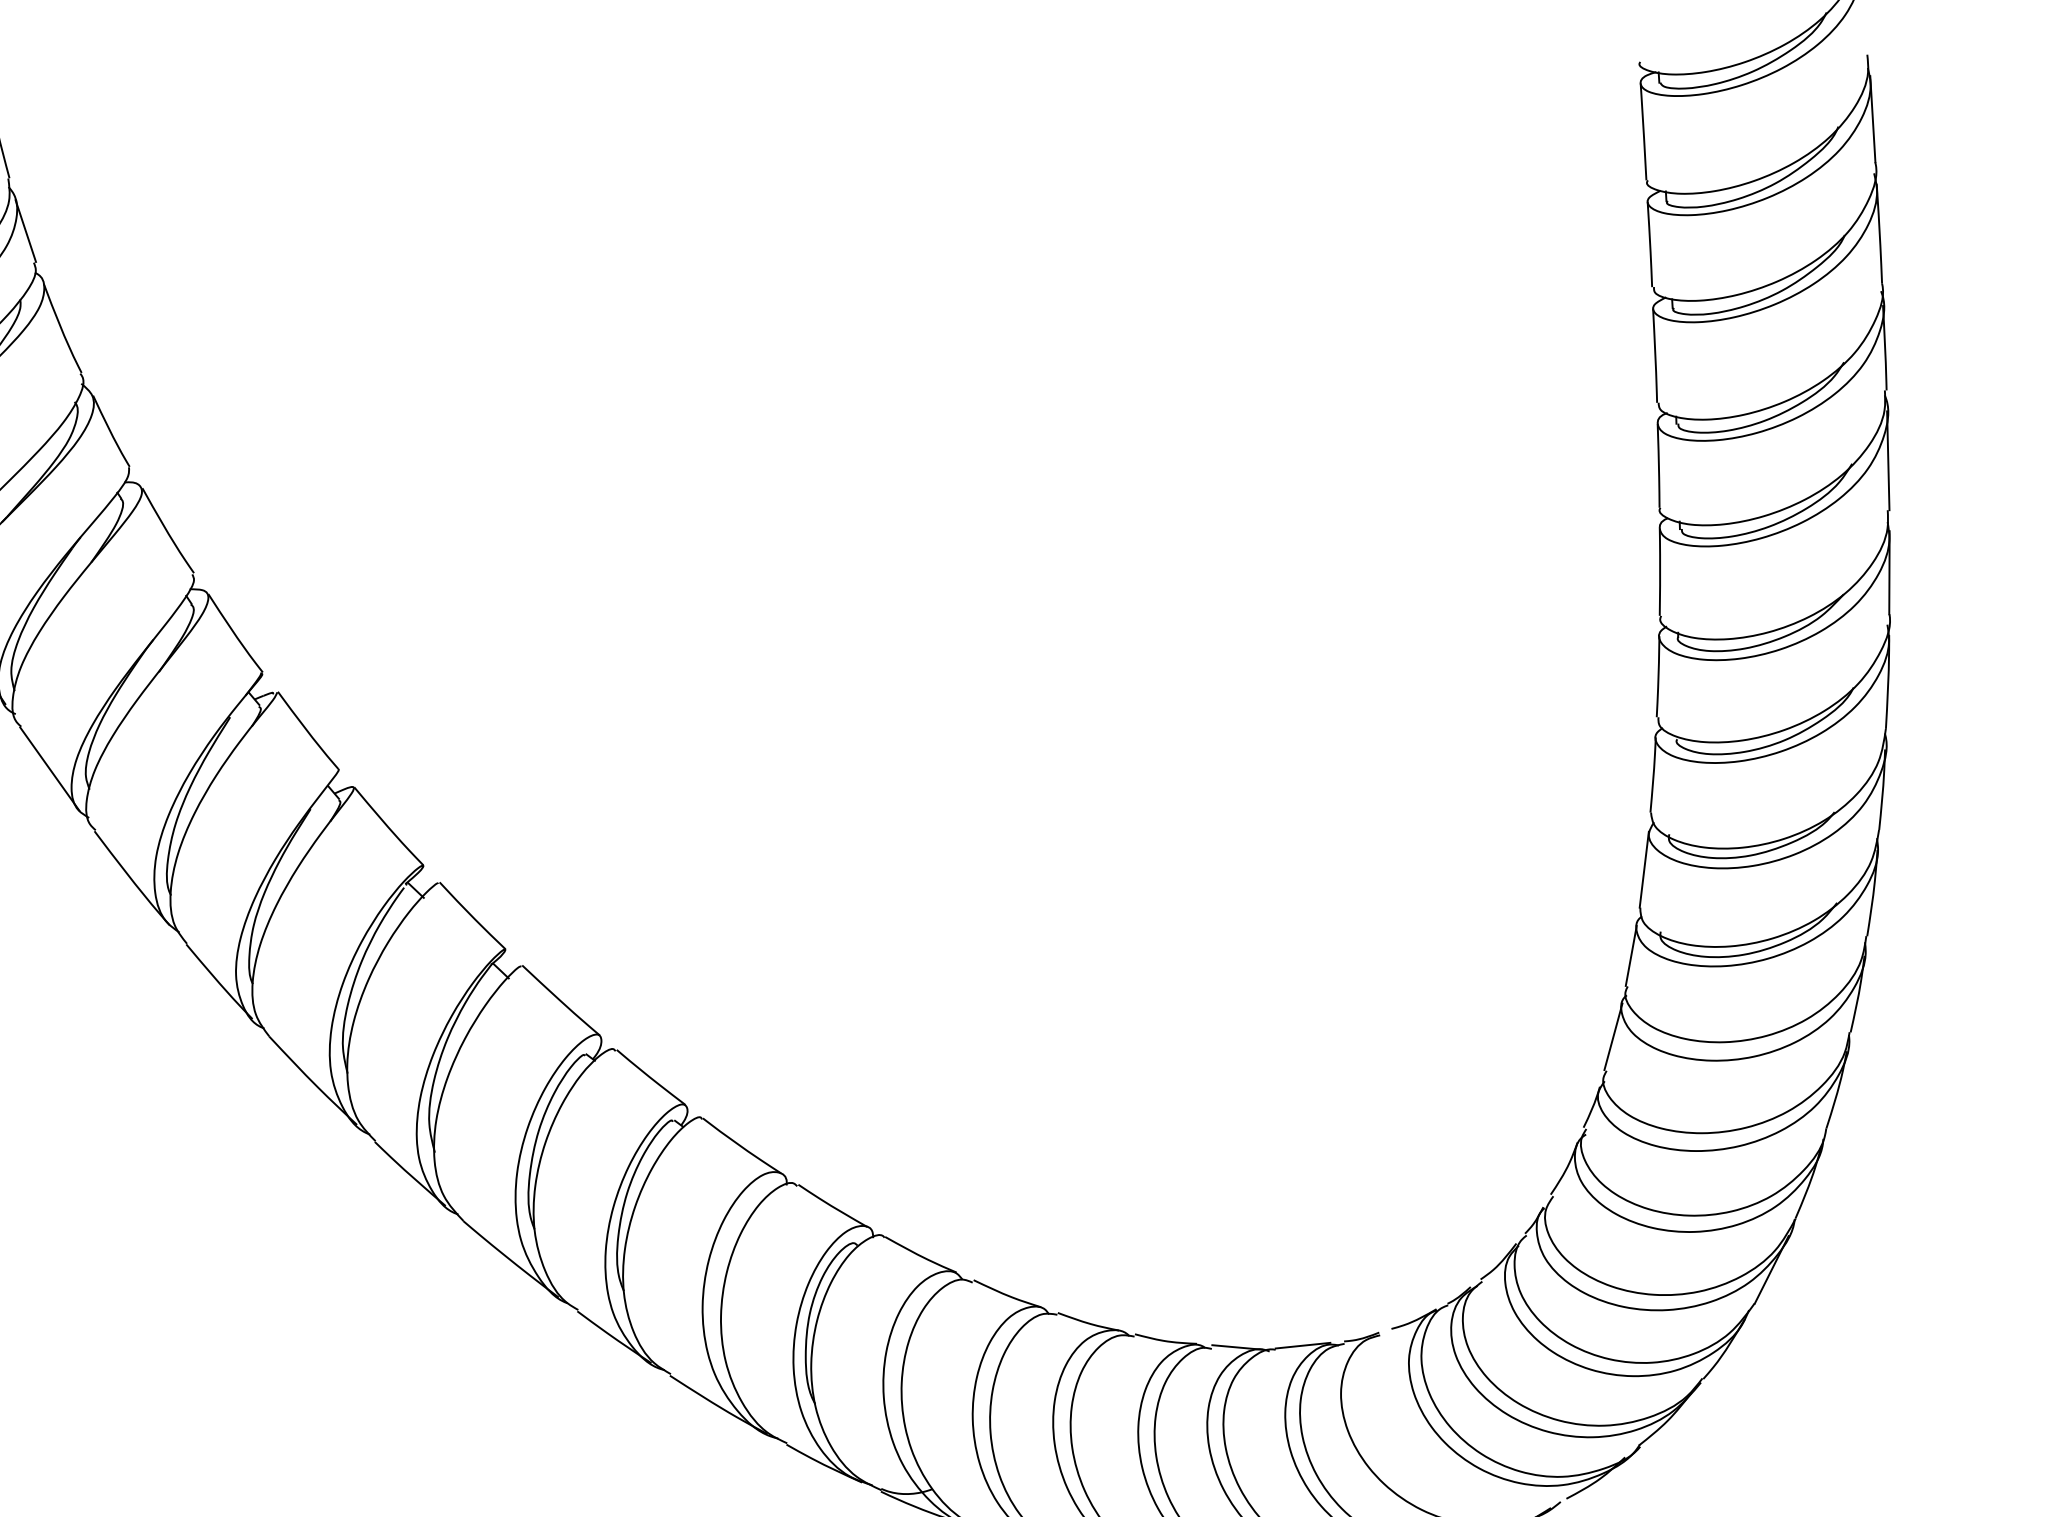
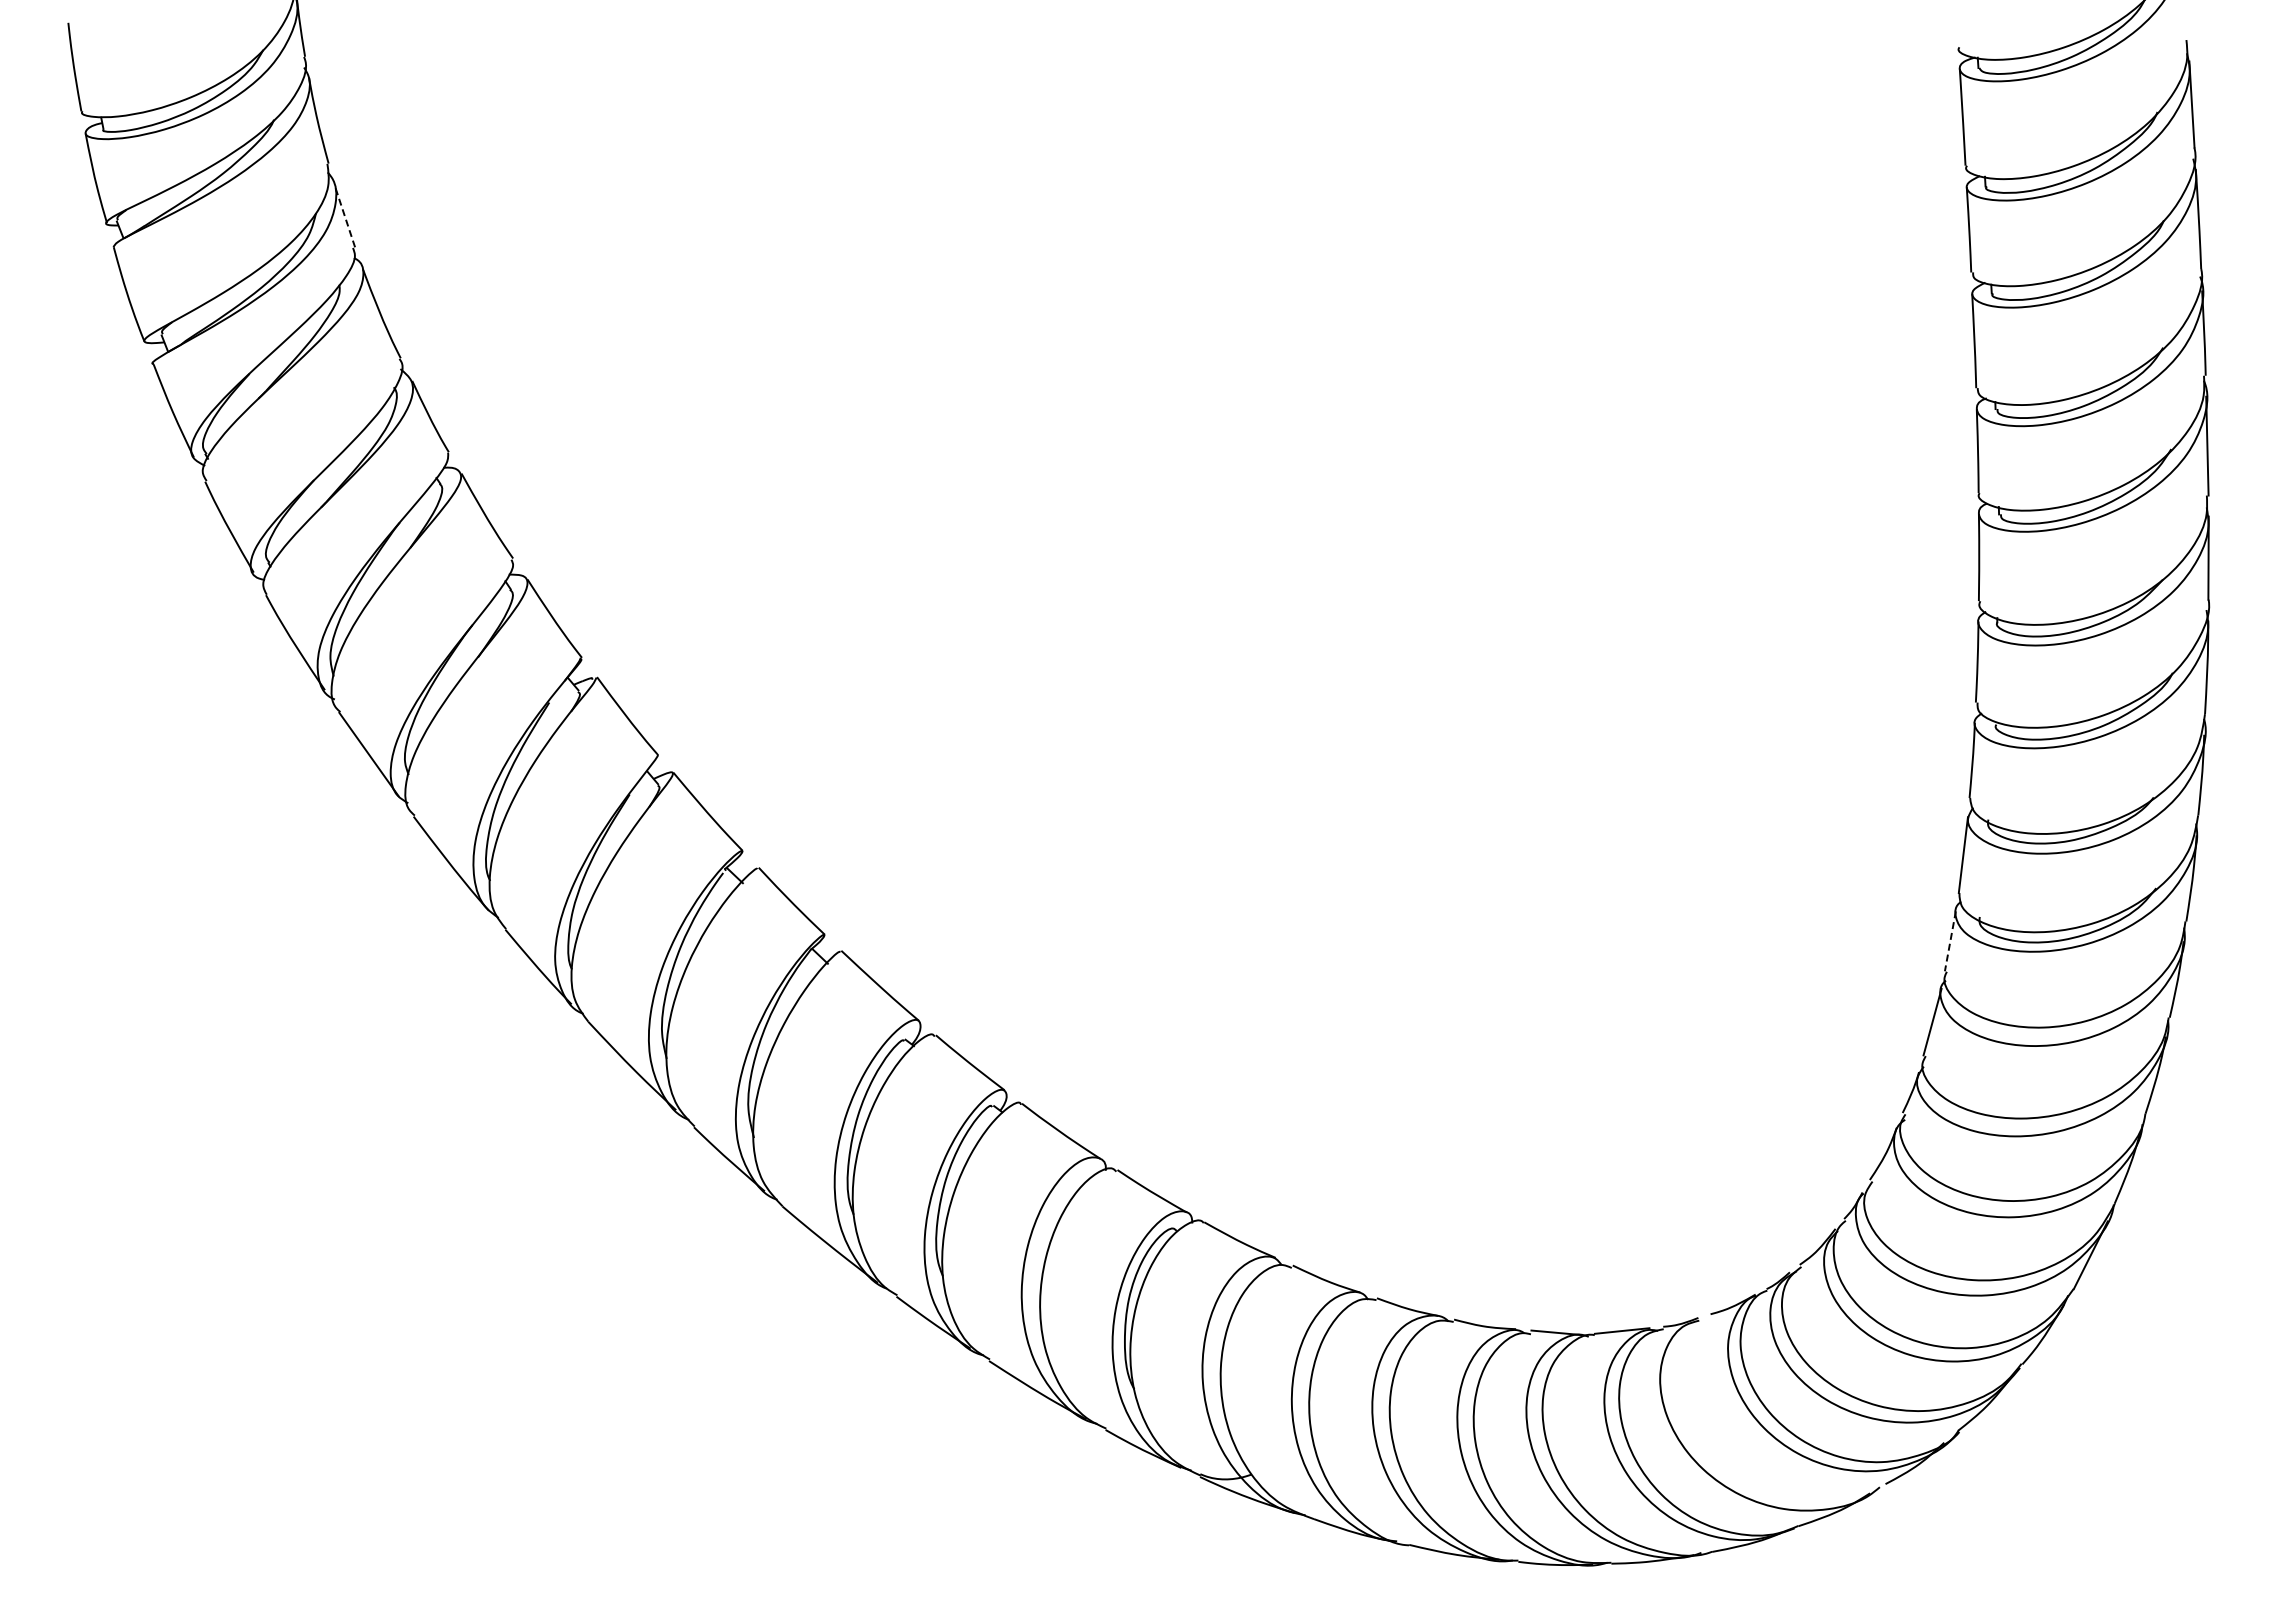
line: (25, 231) -> (344, 216), solid -> dashed
line: (1631, 956) -> (1950, 941), solid -> dashed

